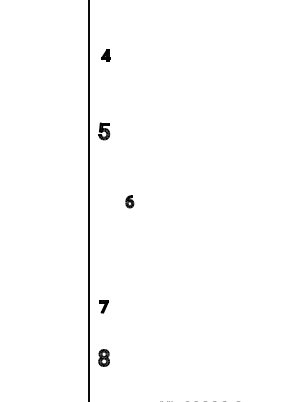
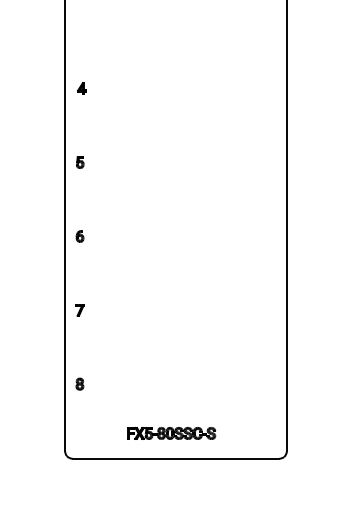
part: (104, 131) -> (80, 162), size x0.71
part: (129, 201) -> (79, 236), moved
part: (103, 307) -> (79, 310), moved
part: (103, 357) -> (79, 383), size x0.71

